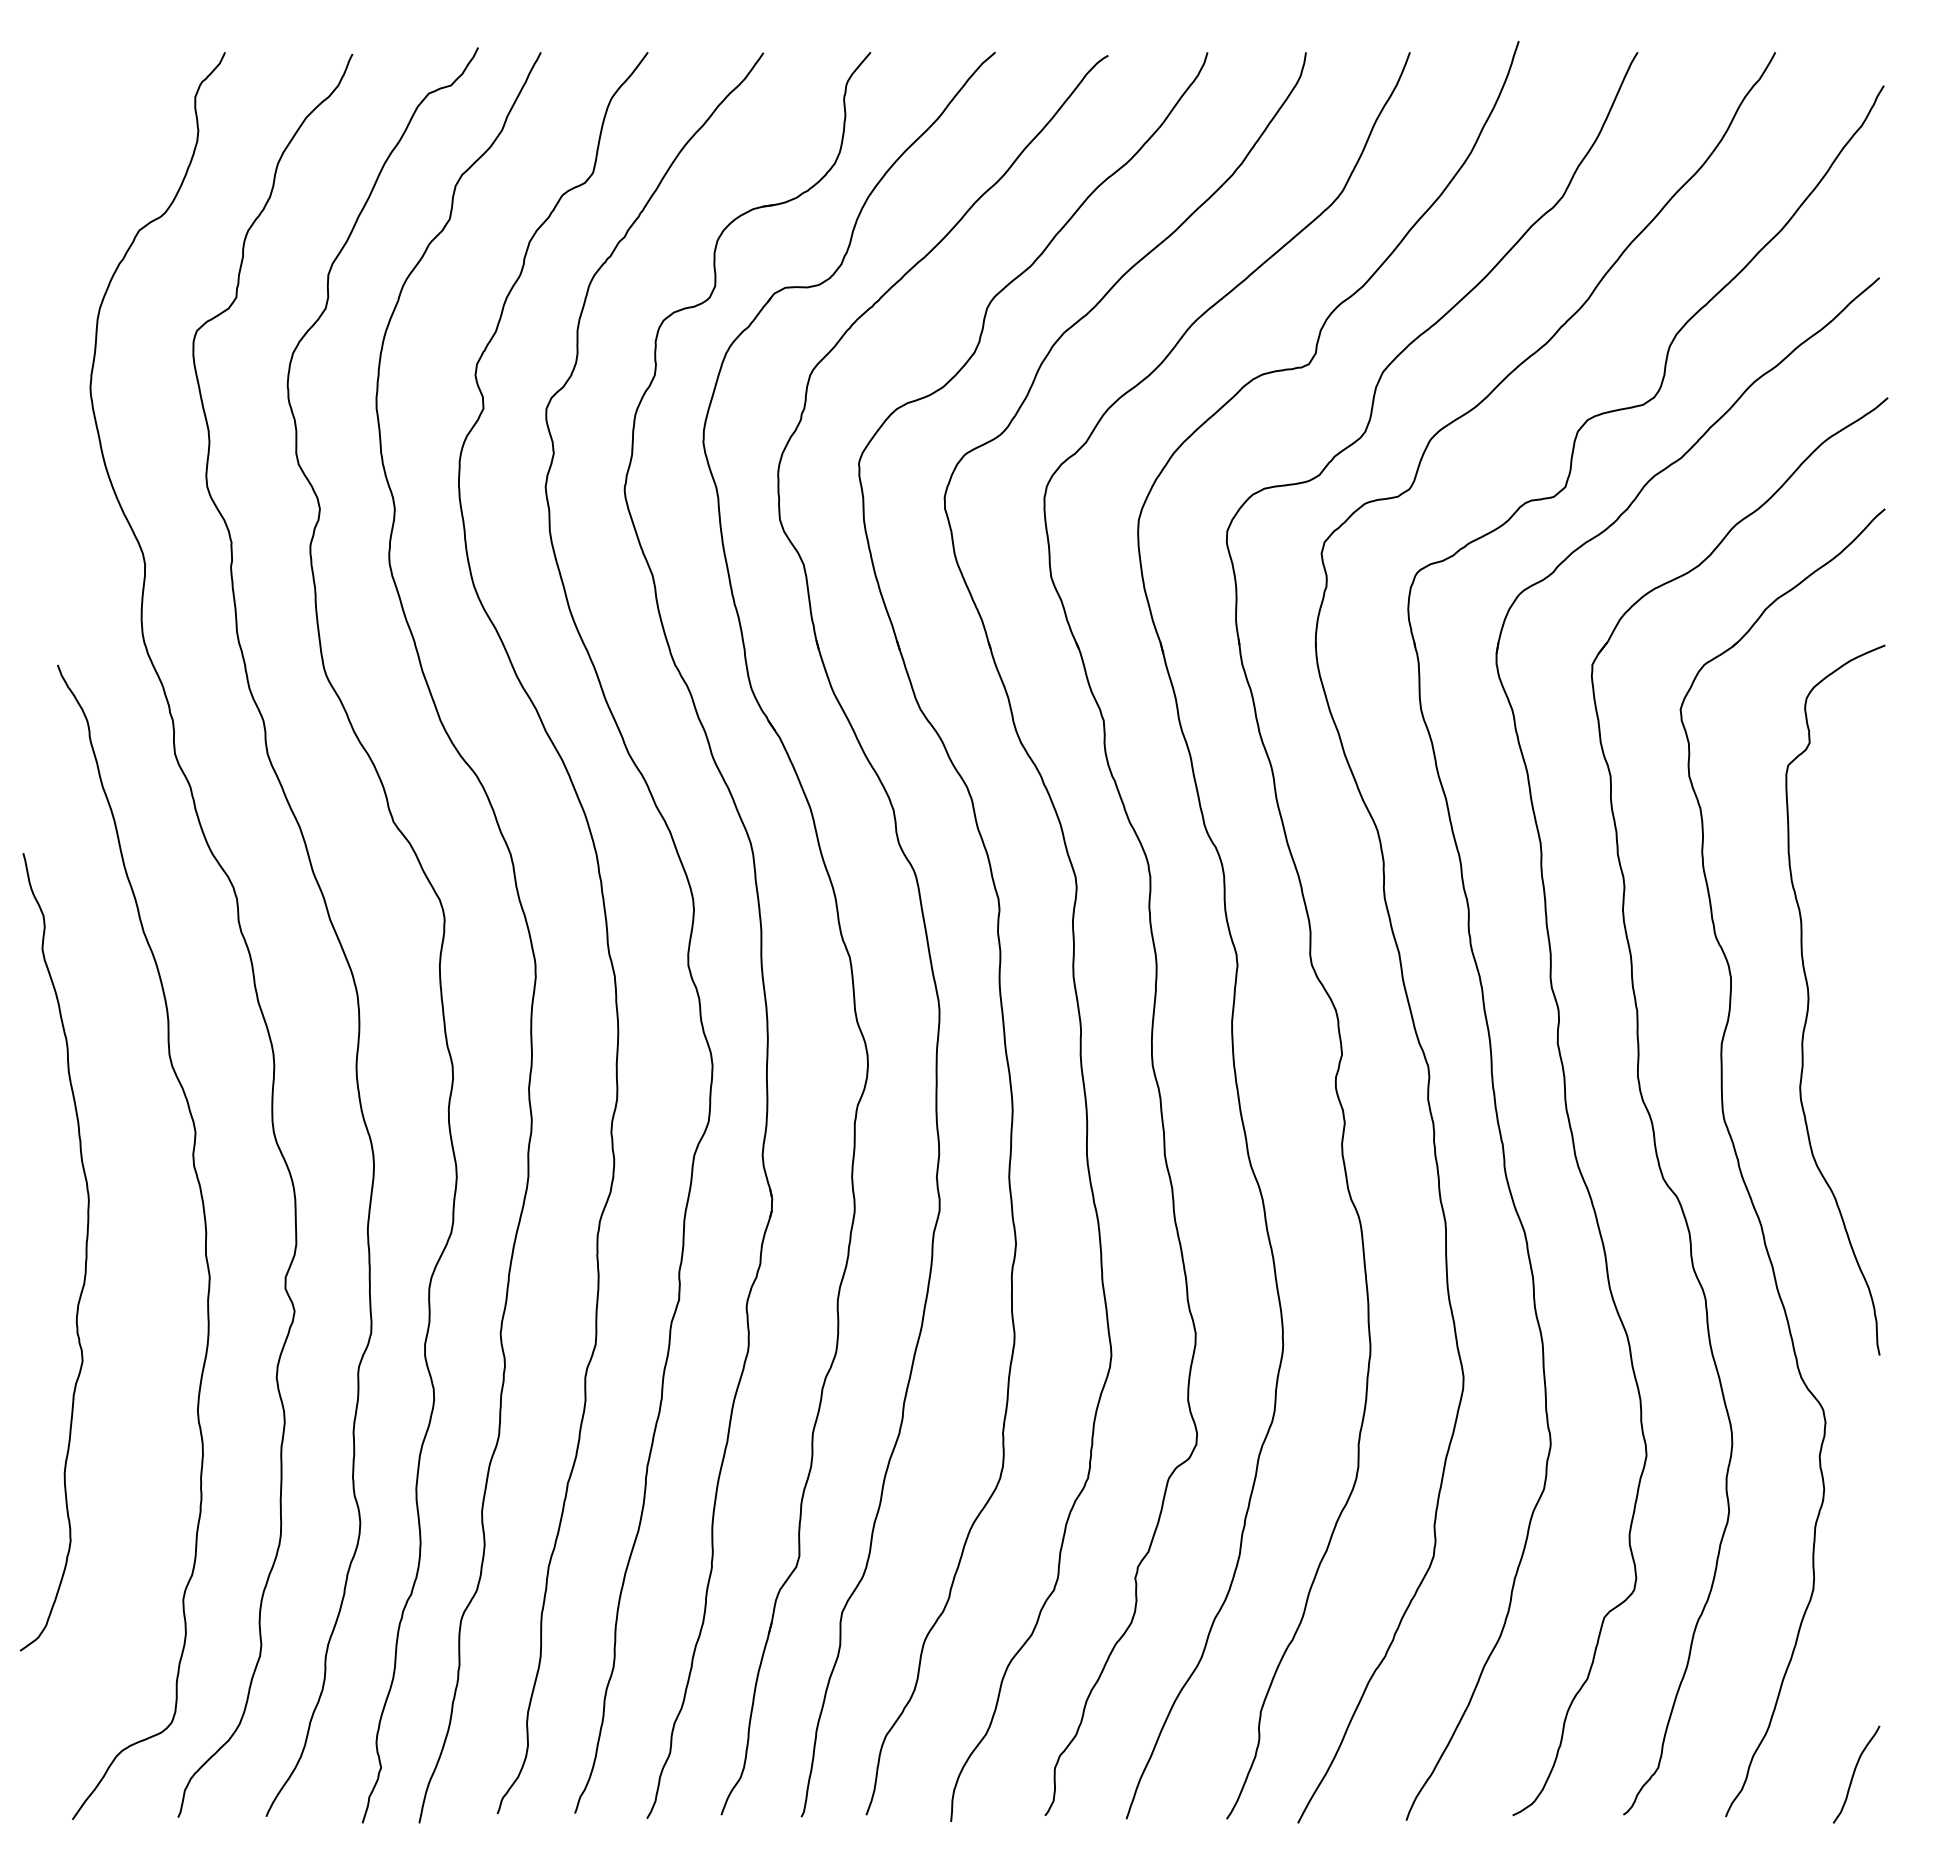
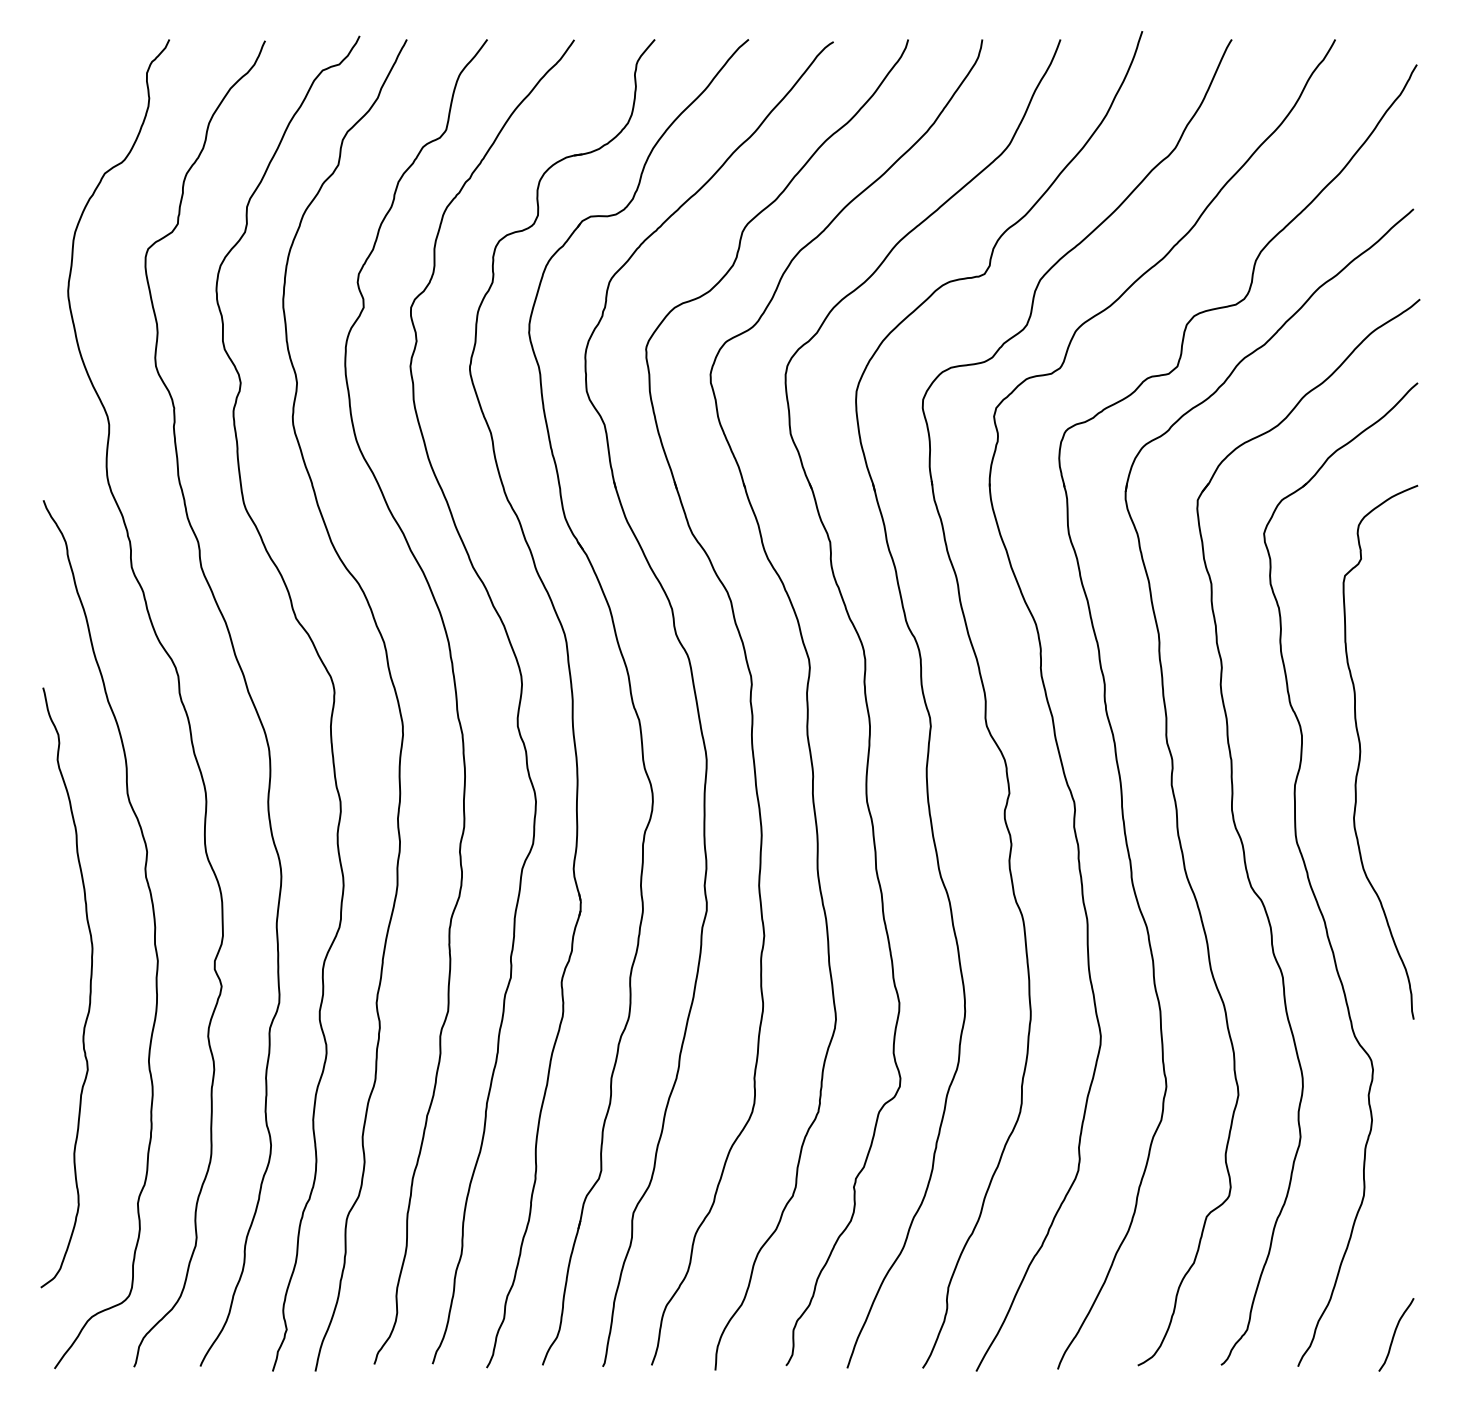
curve: (85, 1252) -> (89, 988), moved

